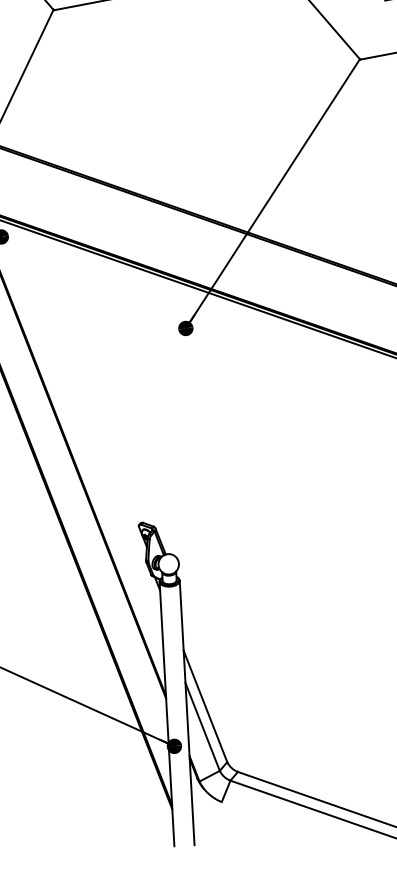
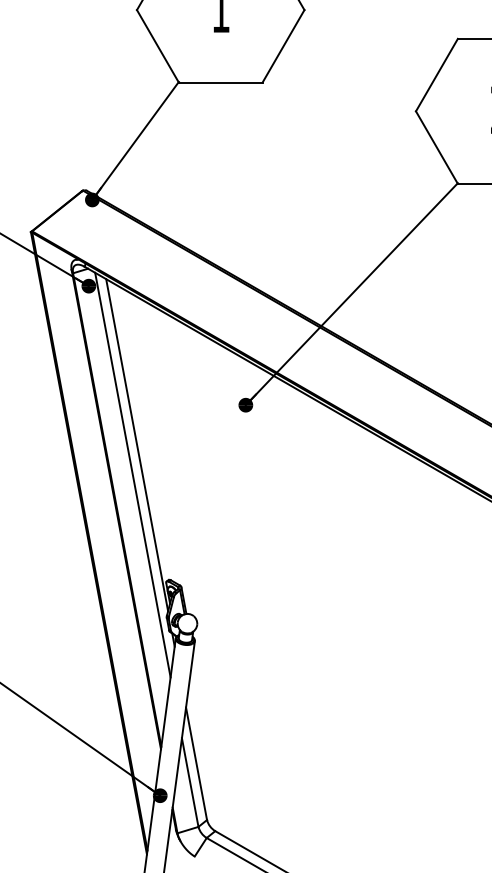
line: (82, 391) -> (137, 445), added
line: (83, 421) -> (132, 474), added

